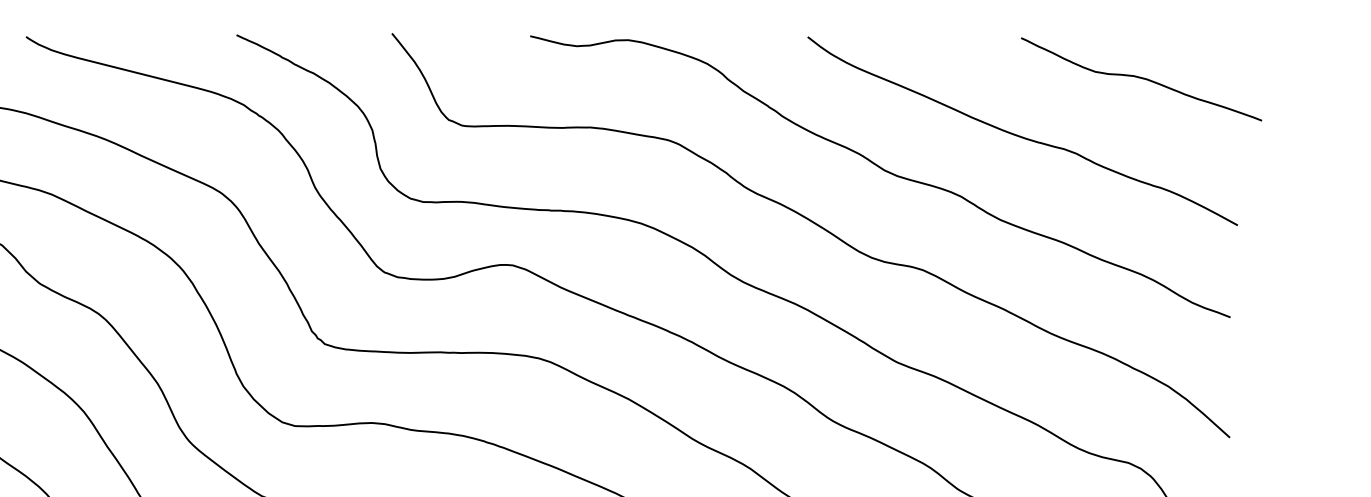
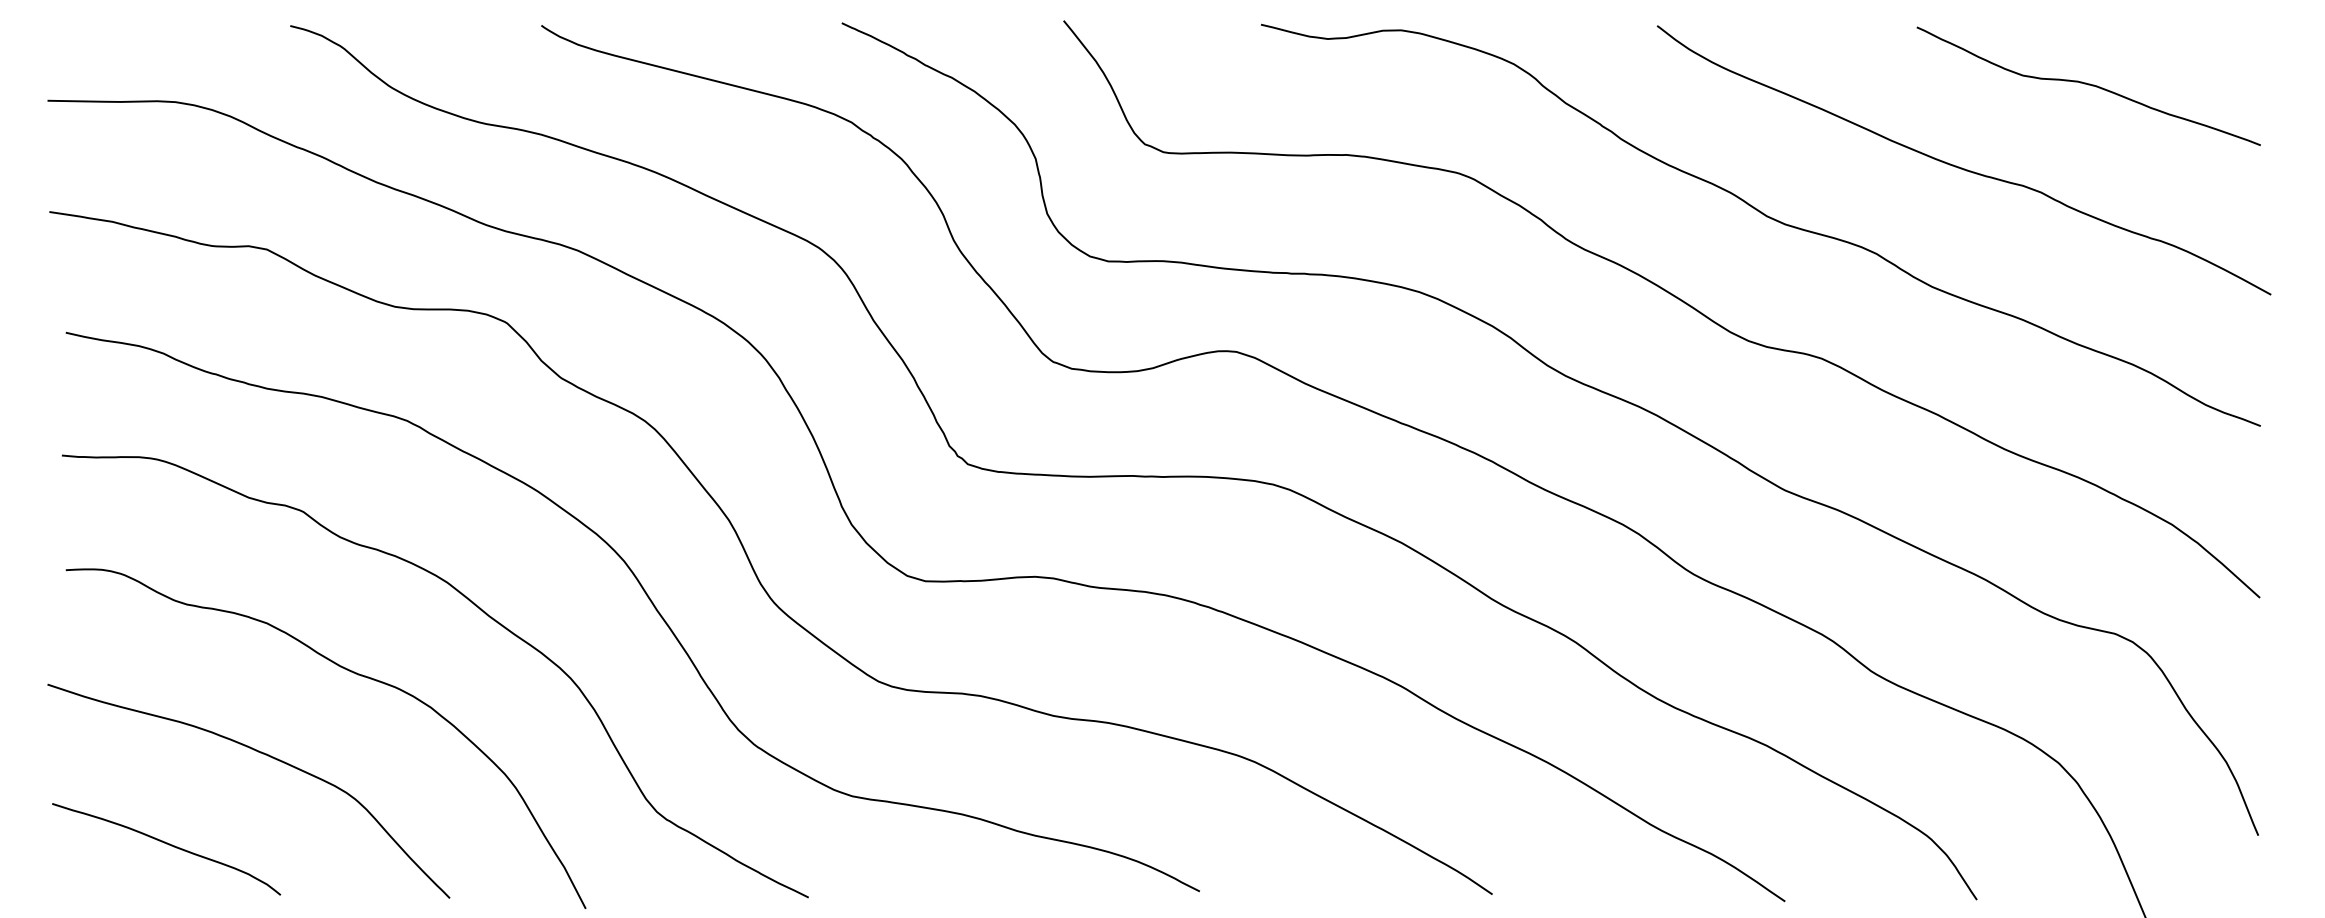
curve: (1141, 78) -> (2088, 85), moved

